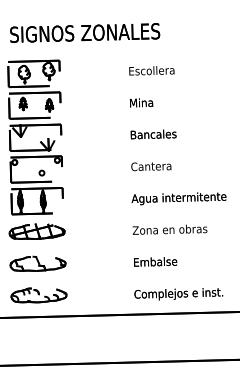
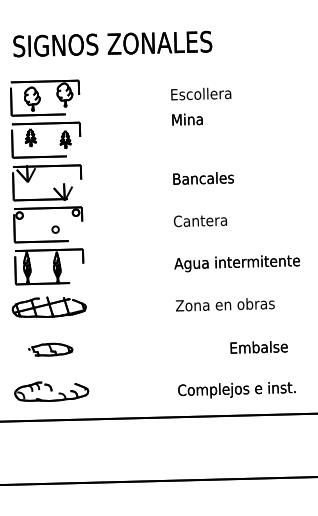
text: (141, 102) -> (187, 119), moved
text: (155, 262) -> (258, 347), moved
part: (38, 263) -> (50, 349), size x0.6

